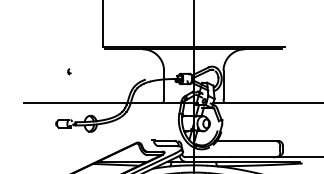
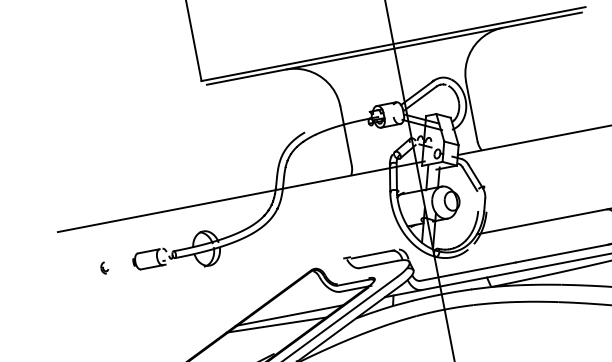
part: (69, 71) -> (104, 267), moved

